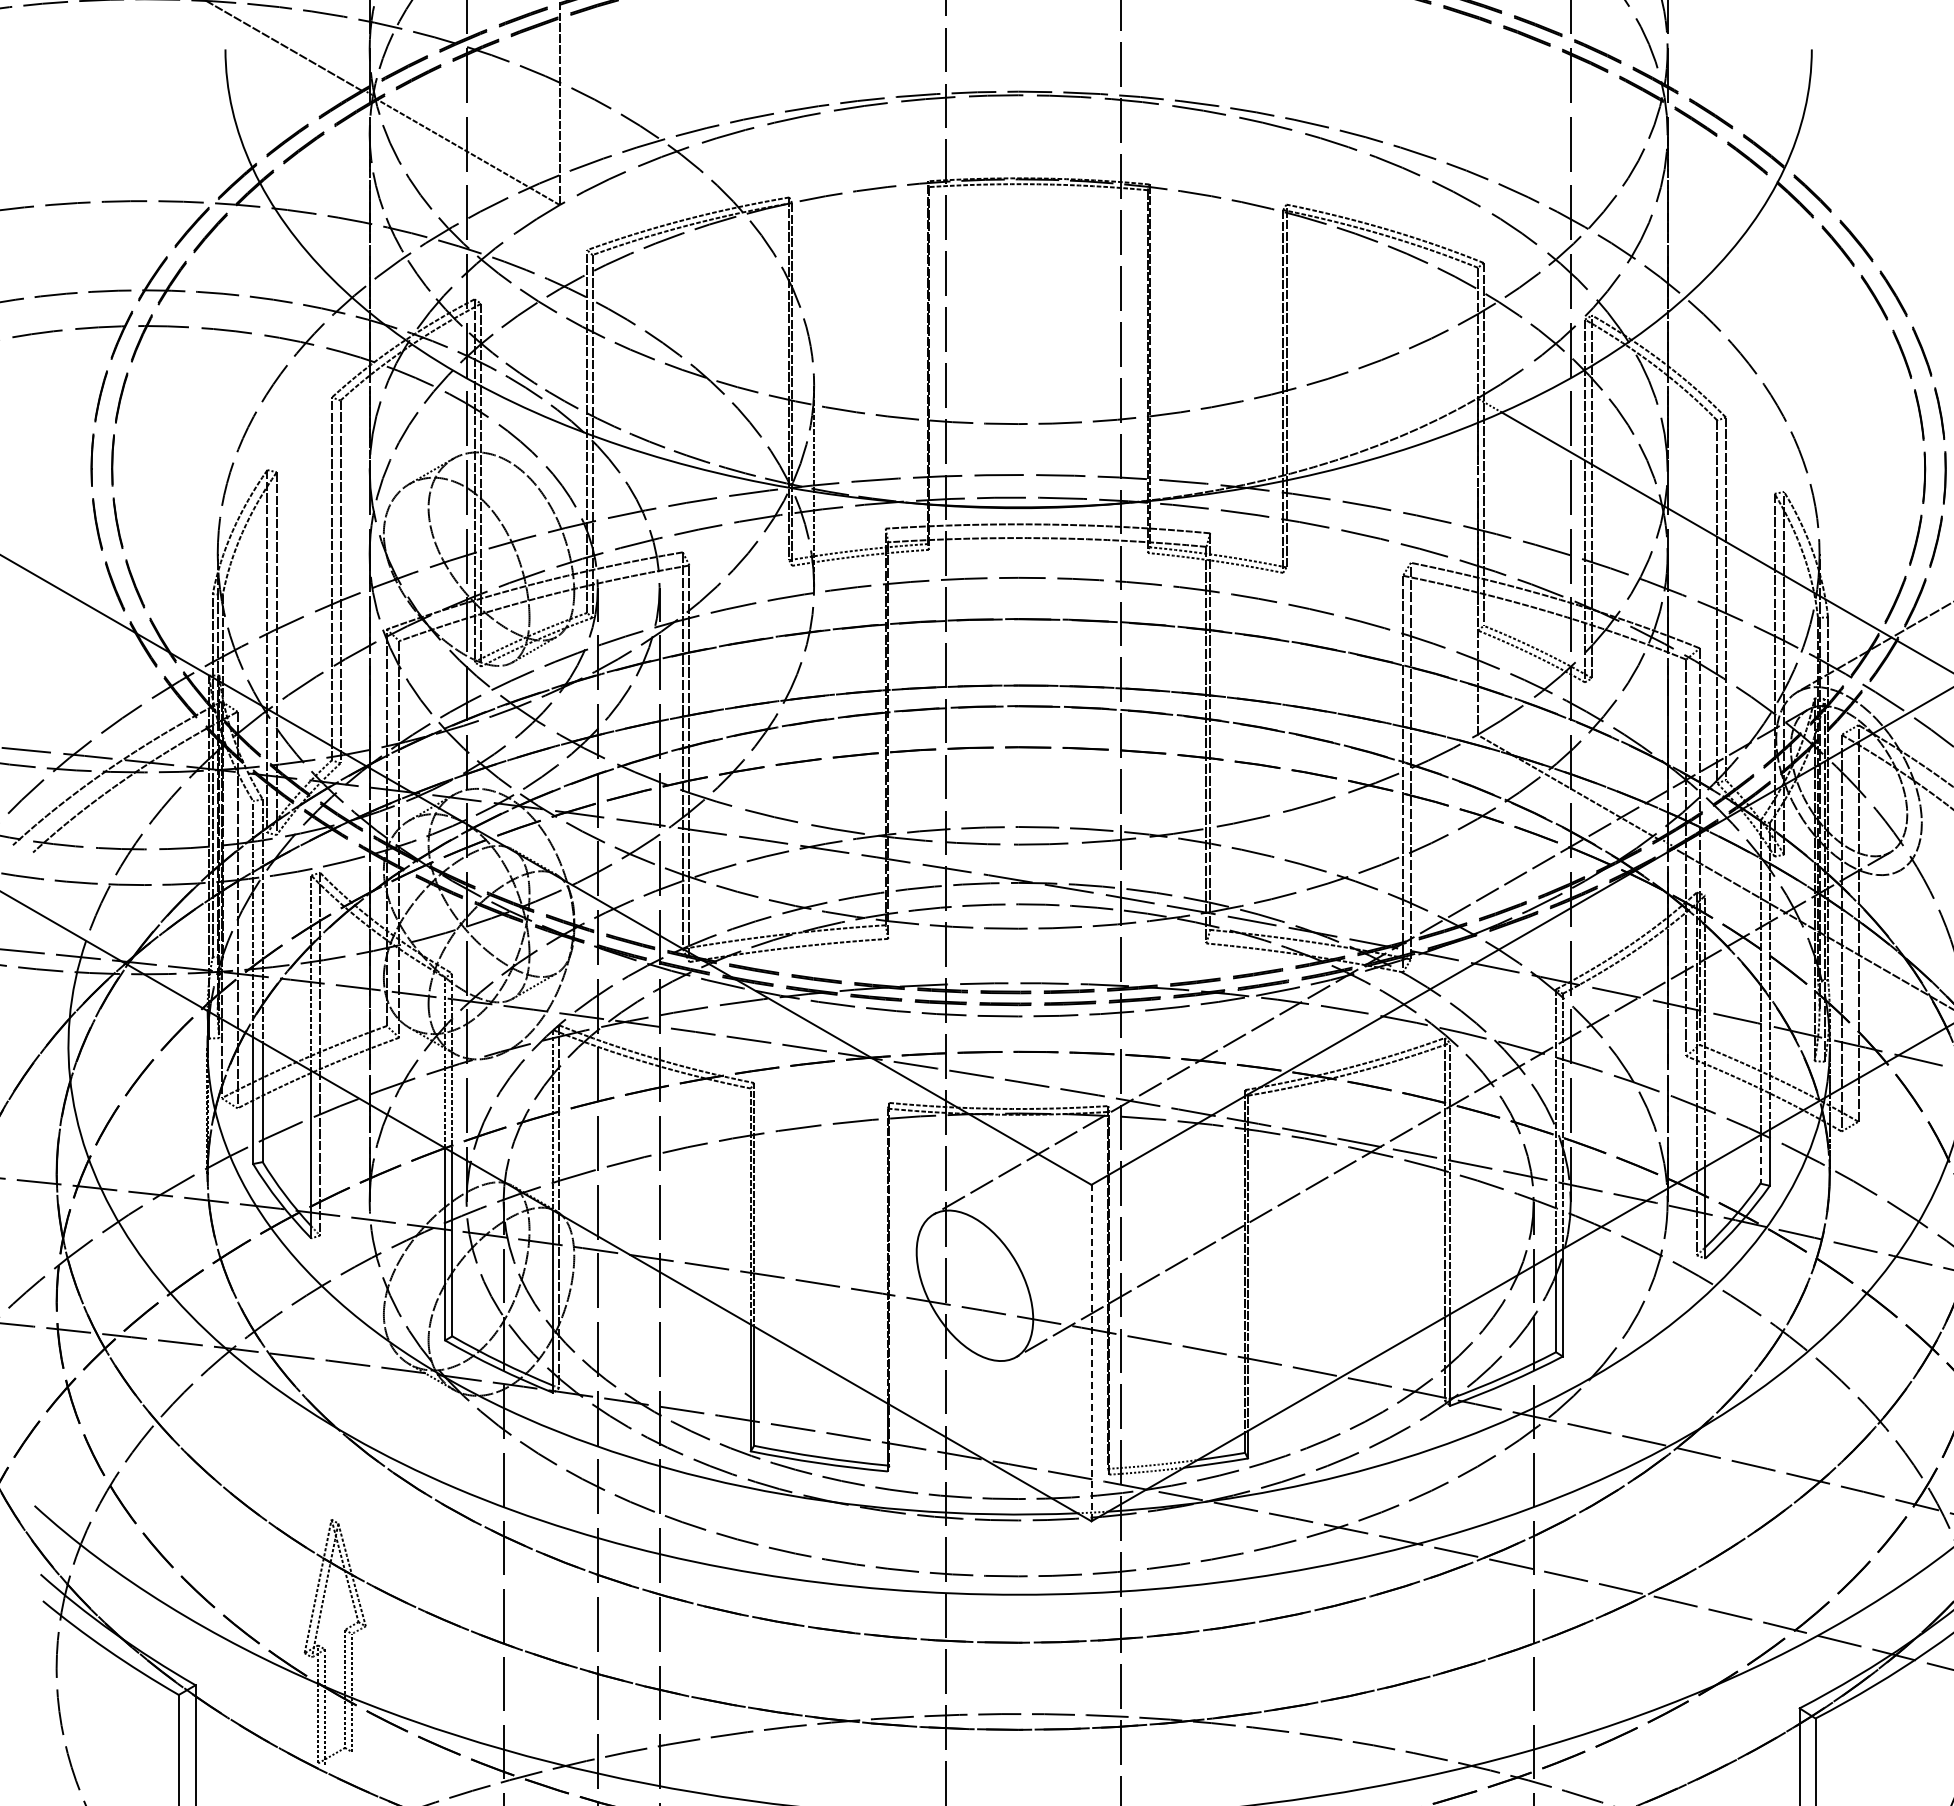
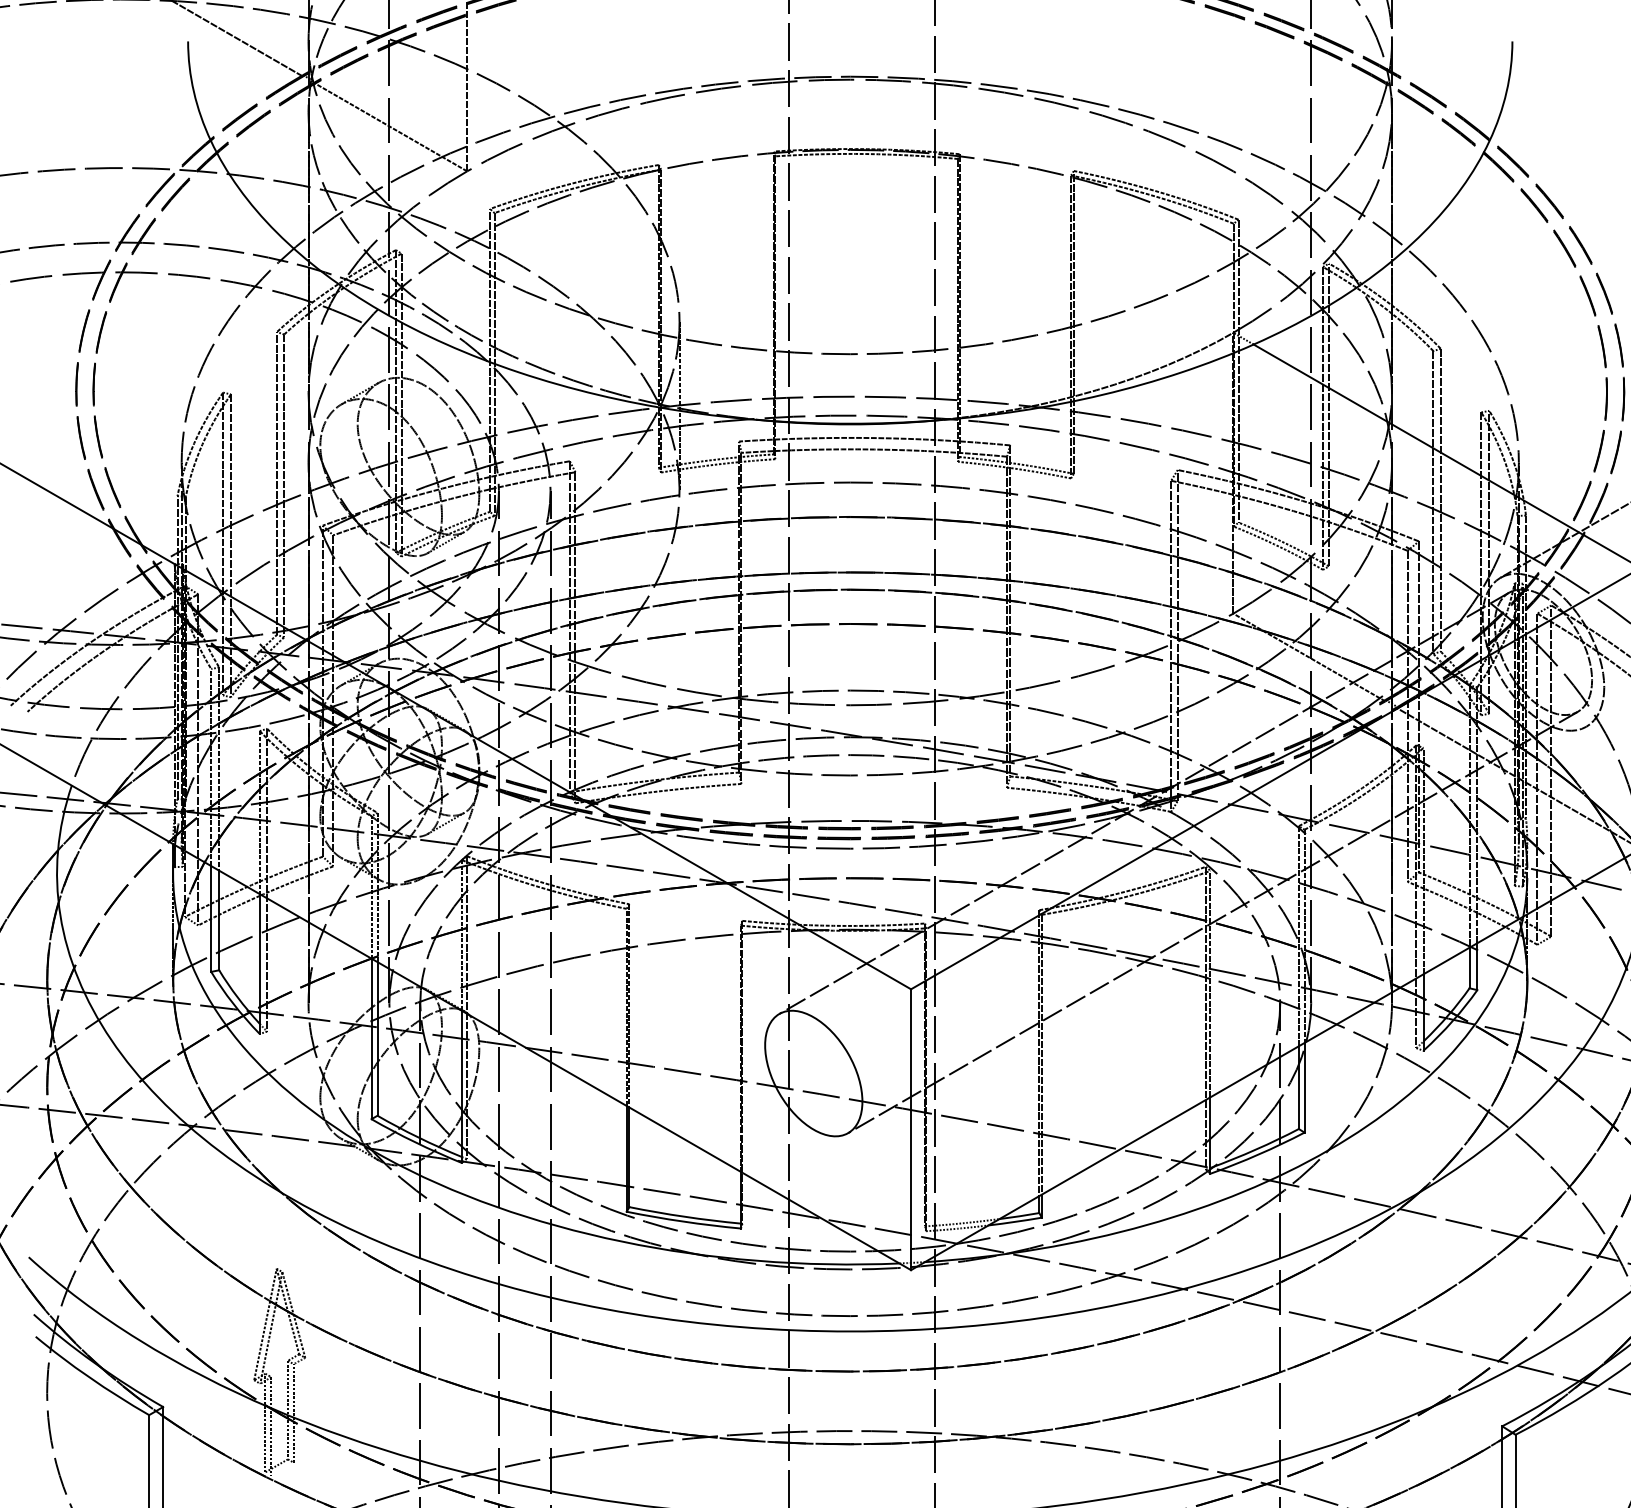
line: (1760, 1159) -> (1469, 968), dashed -> solid
line: (1091, 1352) -> (911, 1129), dashed -> solid

